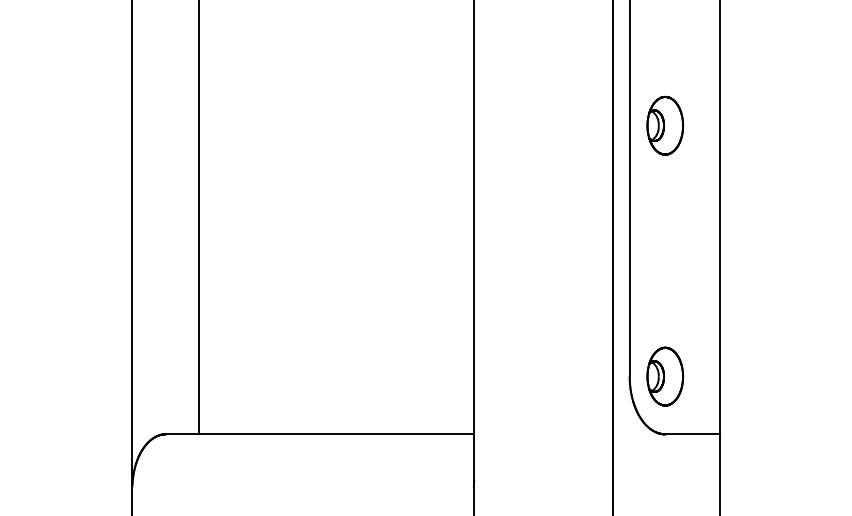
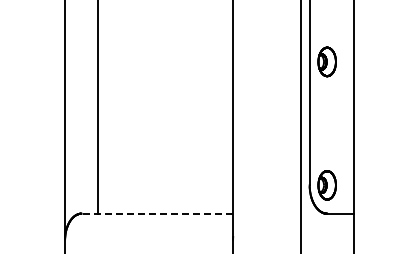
line: (320, 433) -> (157, 213), solid -> dashed

